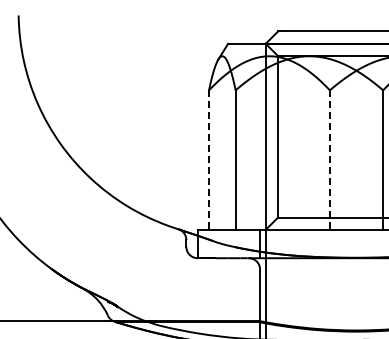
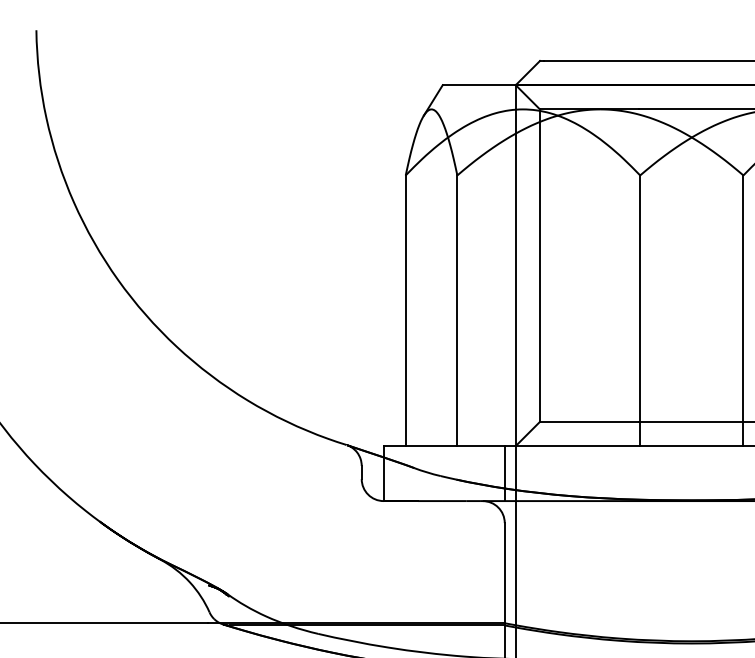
line: (209, 160) -> (406, 311), dashed -> solid
line: (329, 160) -> (639, 311), dashed -> solid

